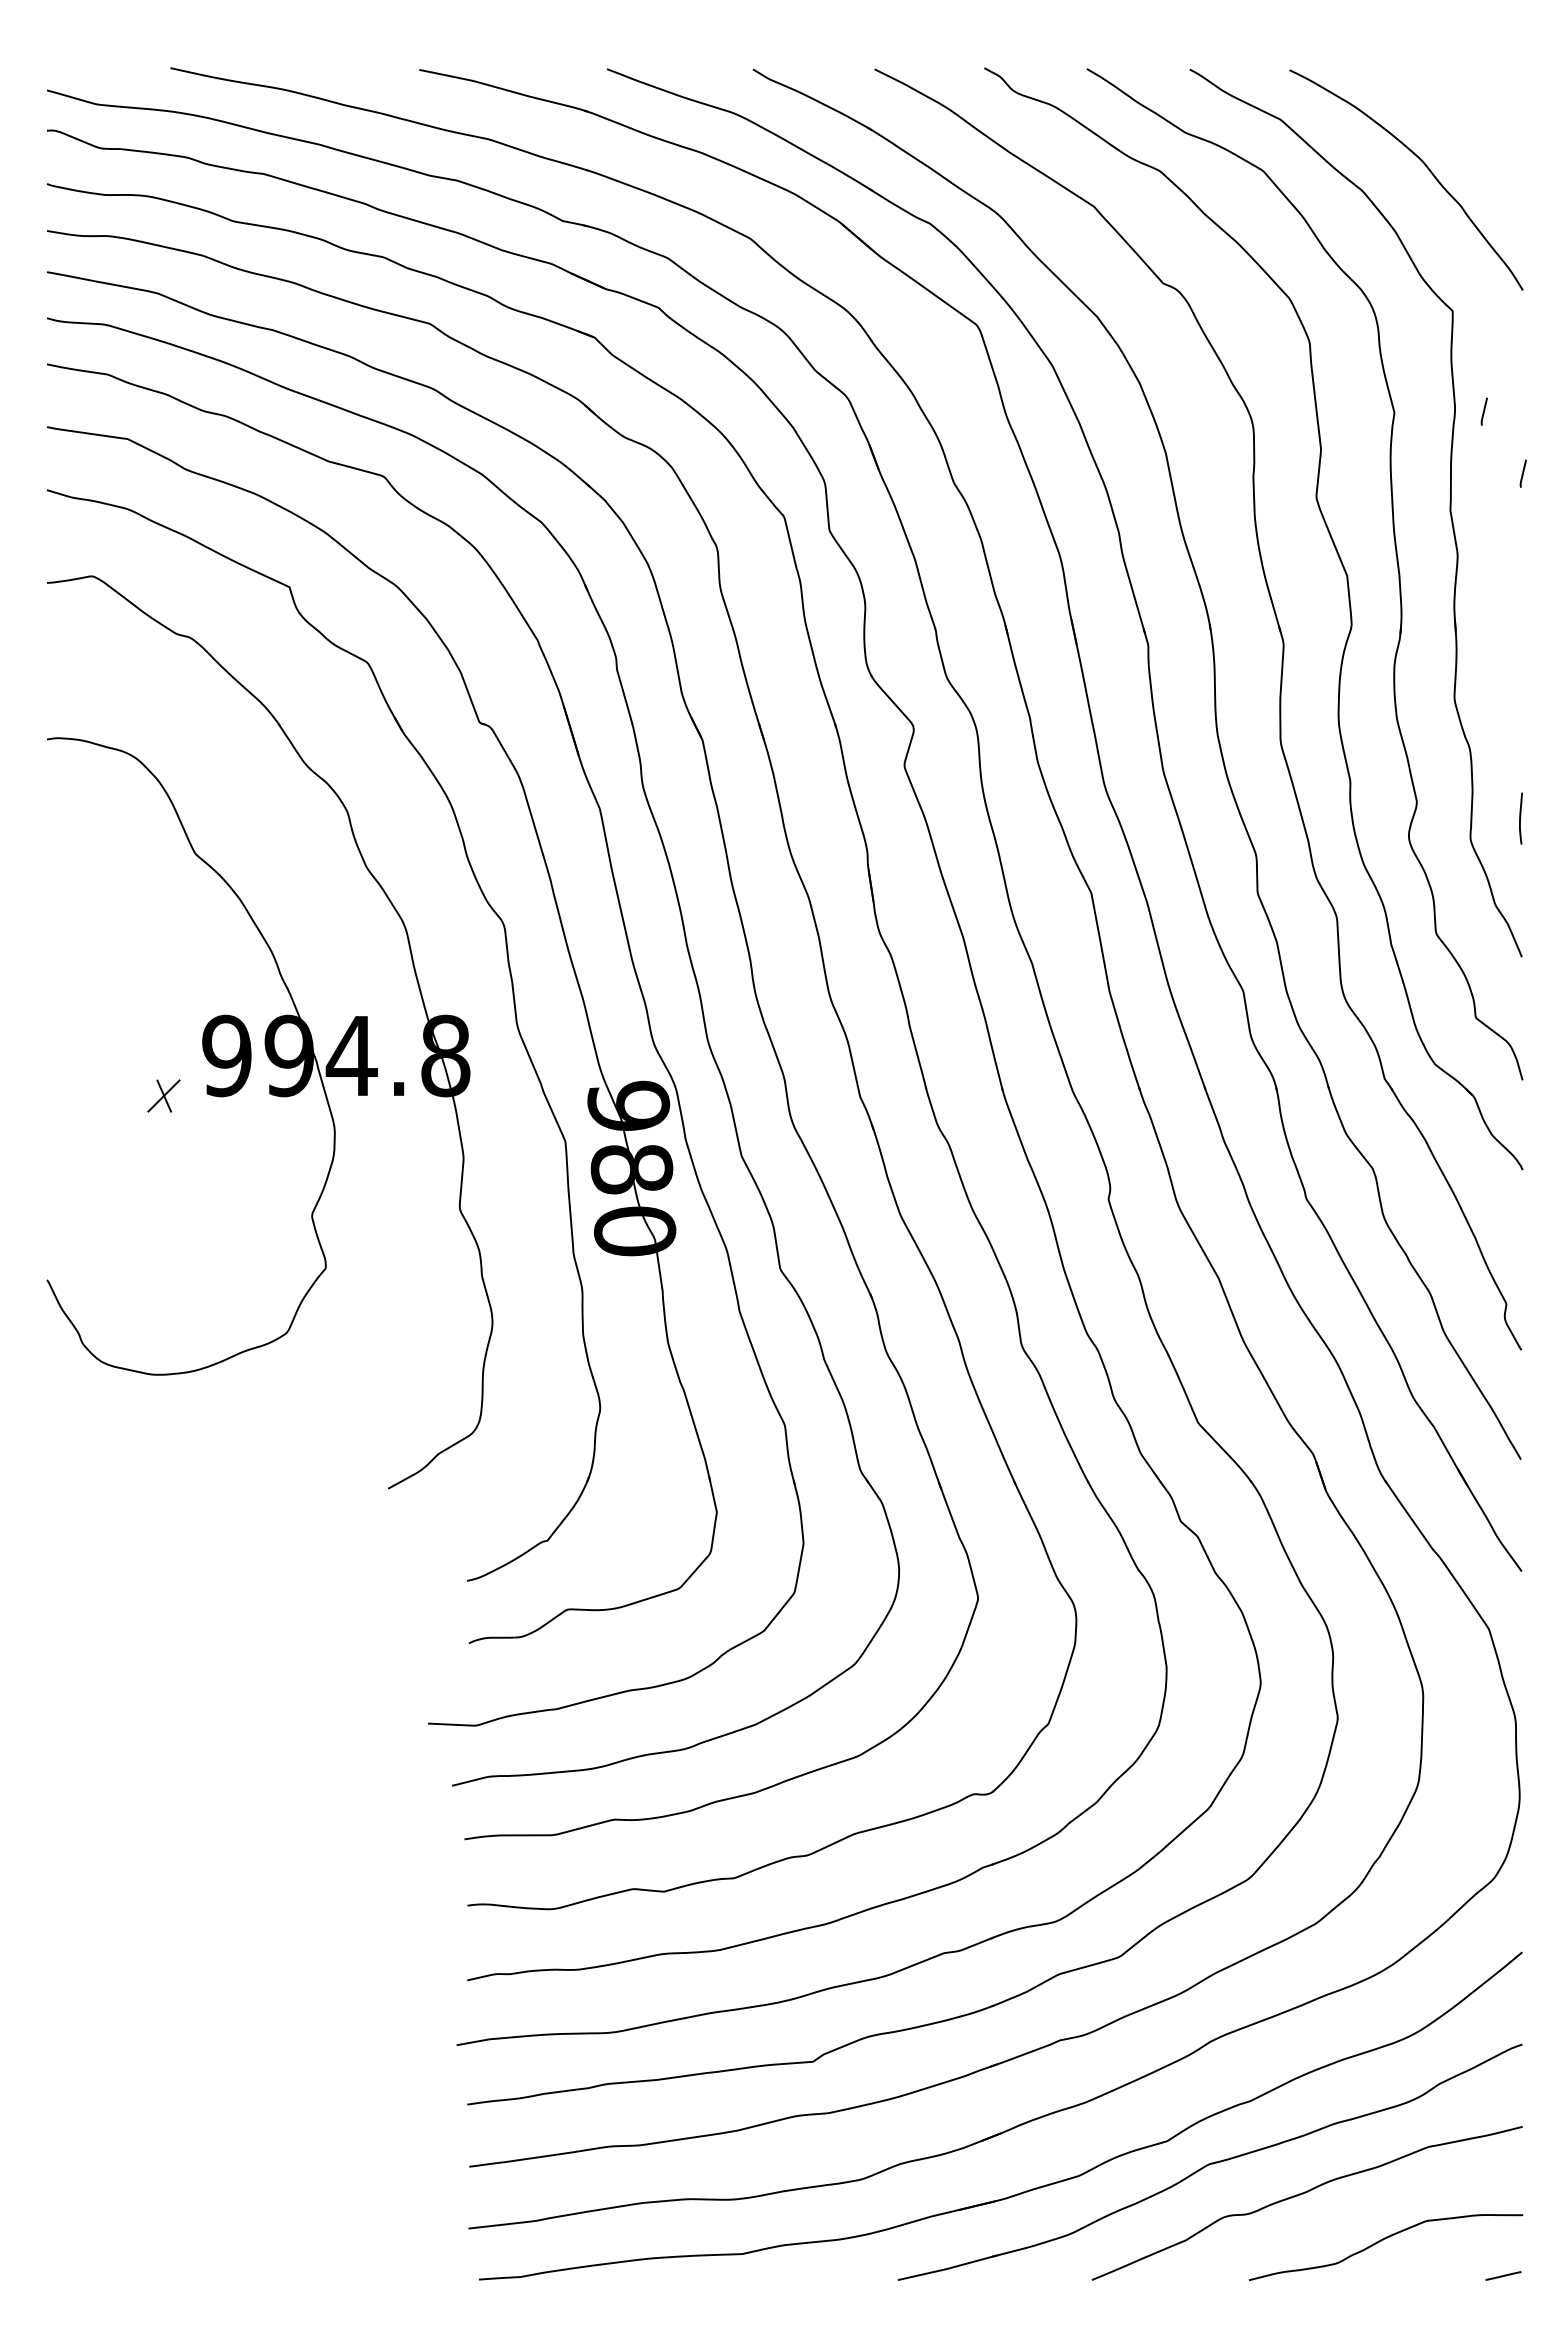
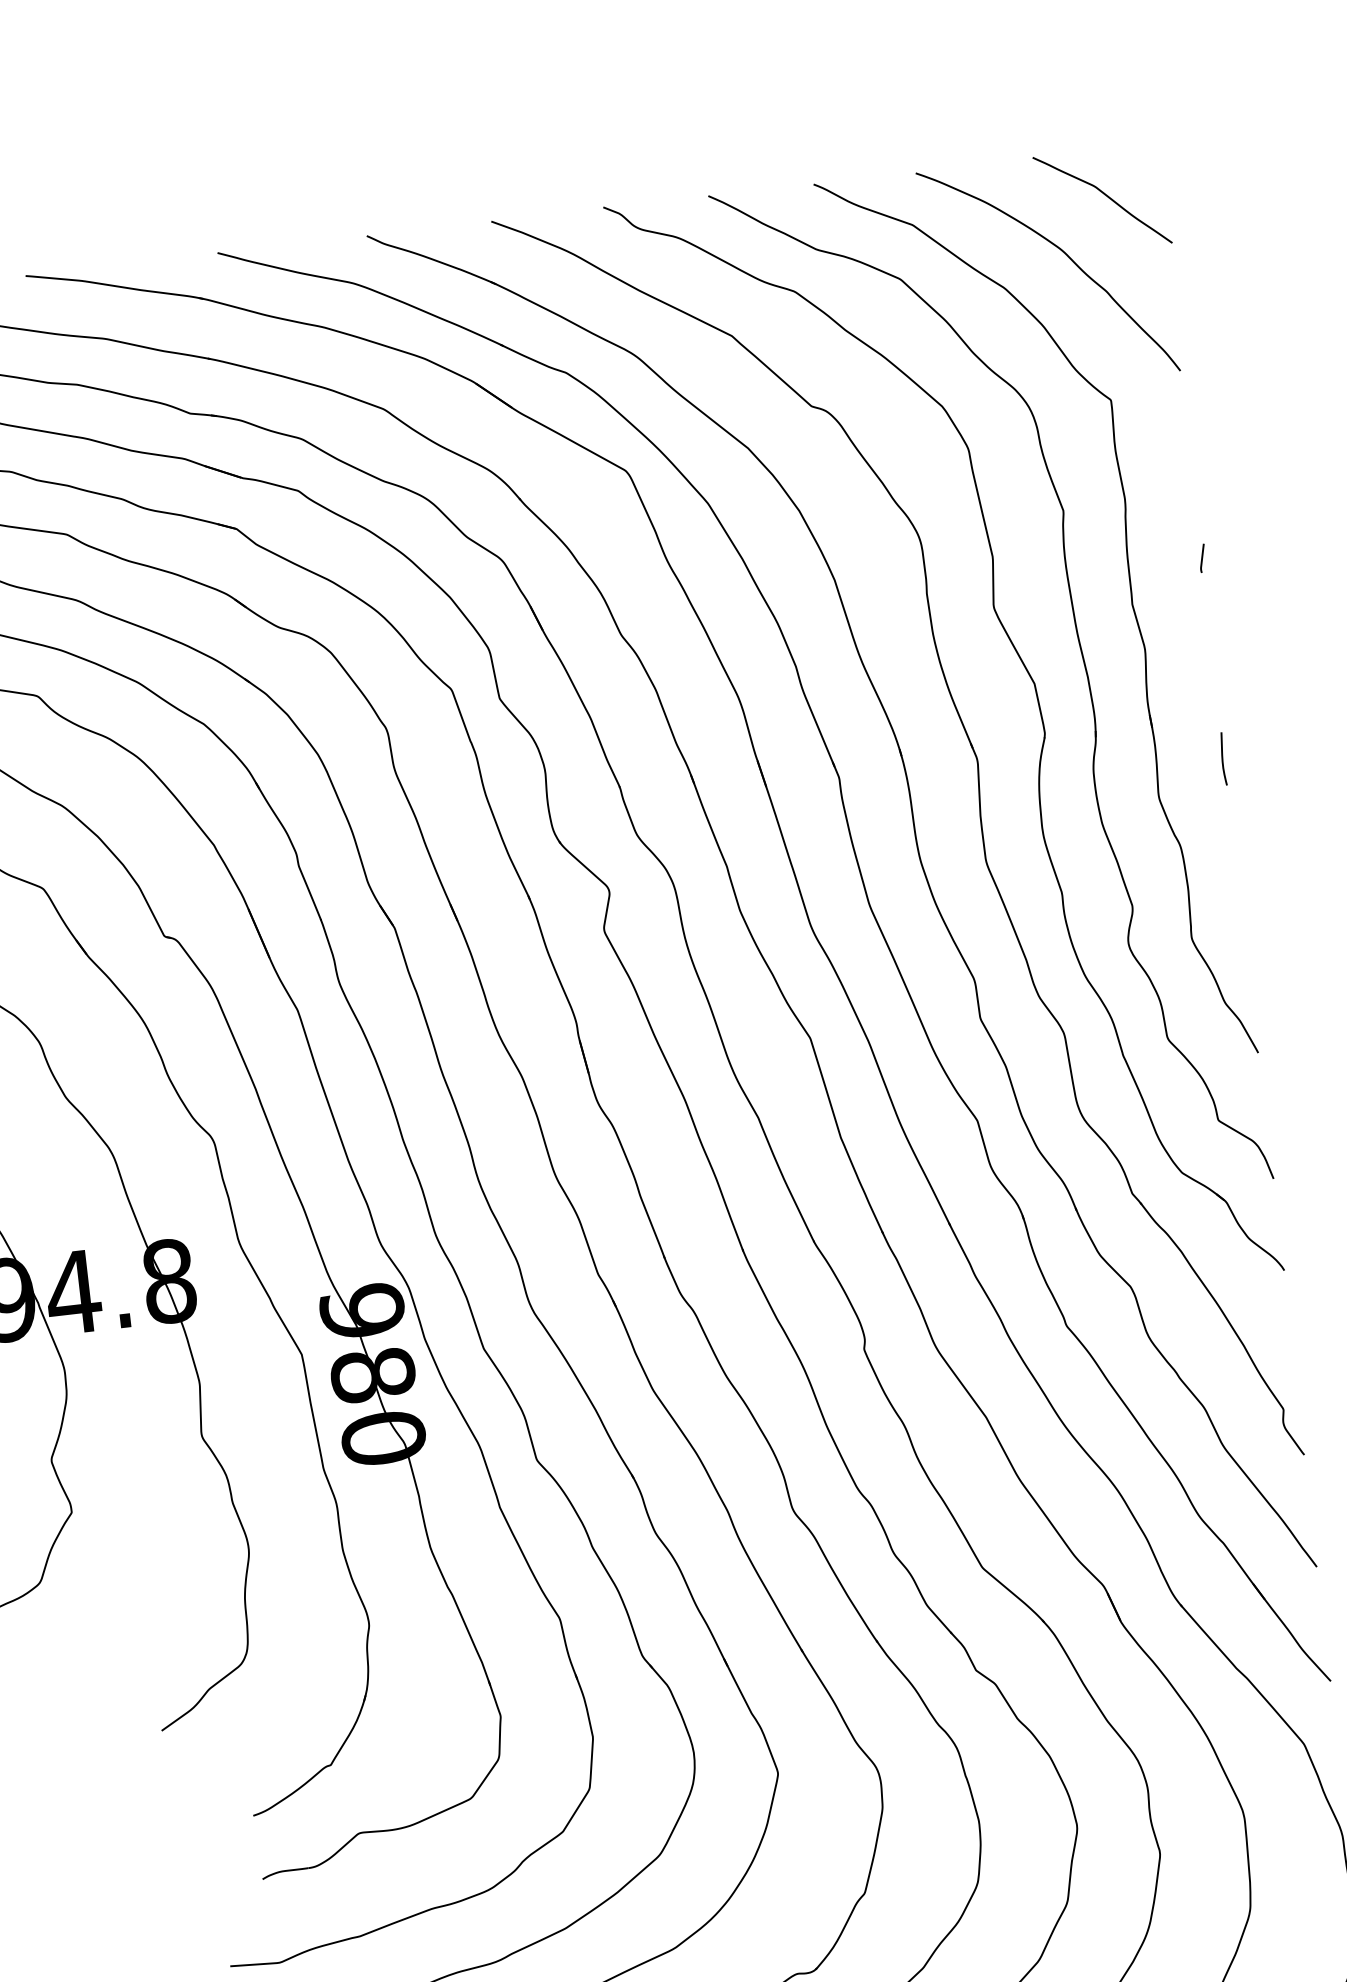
curve: (1469, 112) -> (1104, 195), added
line: (1483, 411) -> (1154, 499), removed
curve: (1520, 818) -> (1222, 758), moved

